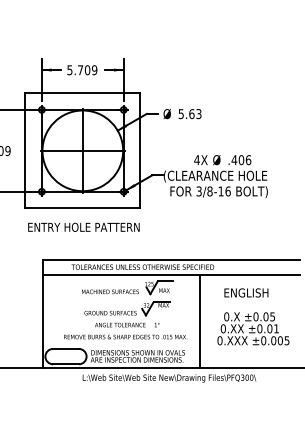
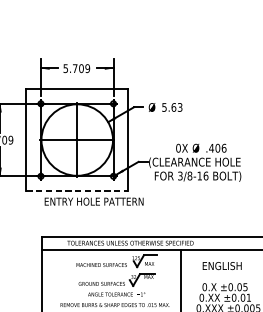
text: (196, 160) -> (177, 148), 4X -> 0X
line: (83, 208) -> (77, 191), solid -> dashed
text: (83, 226) -> (93, 200), moved

